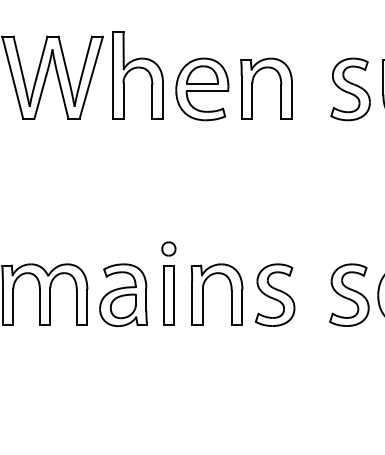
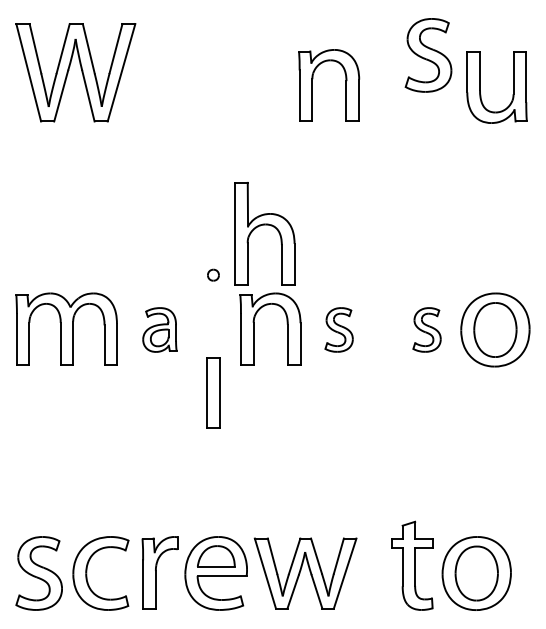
part: (137, 68) -> (264, 225), moved
part: (201, 89) -> (252, 86), removed
part: (350, 89) -> (428, 55), moved
part: (168, 248) -> (213, 274), size x0.7
part: (123, 294) -> (159, 329), size x0.6
part: (168, 294) -> (213, 392), moved
part: (274, 294) -> (338, 329), size x0.6
part: (348, 294) -> (426, 329), size x0.6

